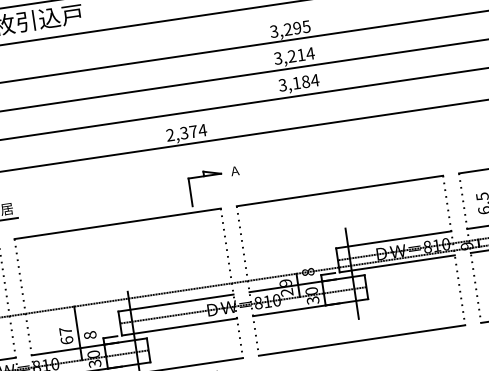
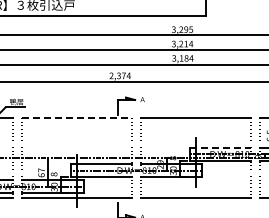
line: (118, 224) -> (77, 118), solid -> dashed
line: (393, 238) -> (220, 147), solid -> dashed

